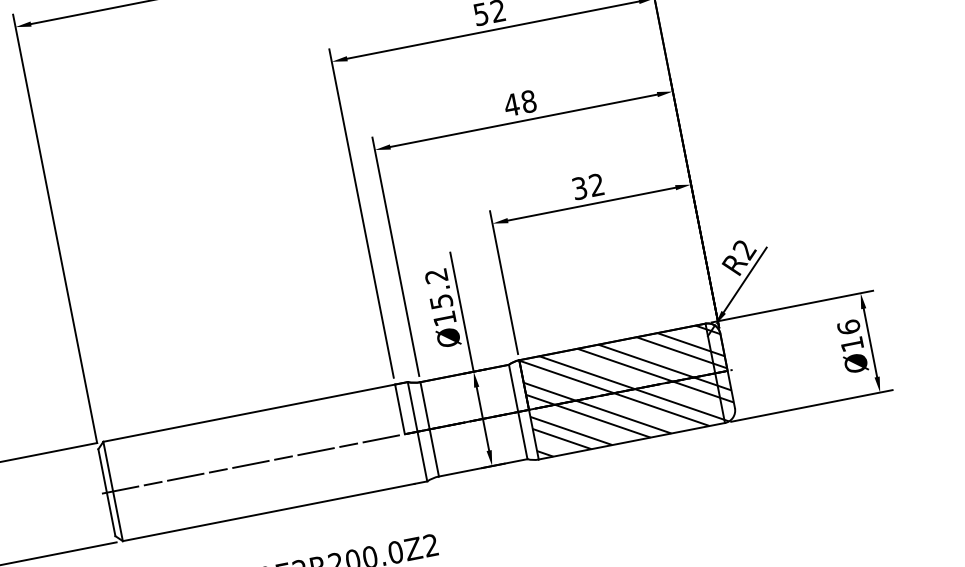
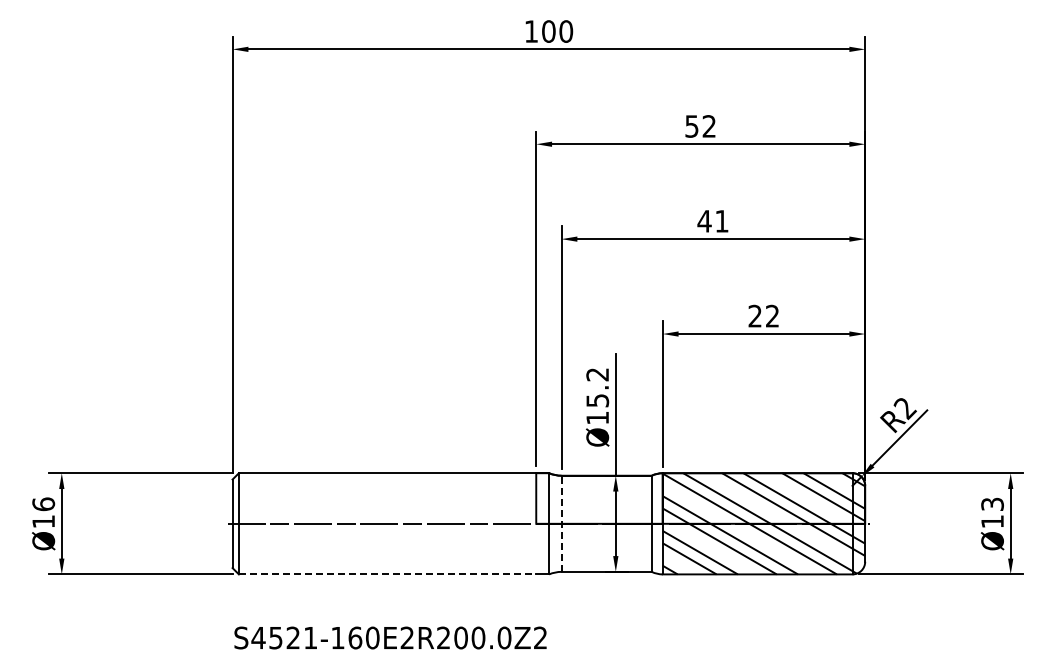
text: (528, 101) -> (721, 221), 48 -> 41
text: (579, 188) -> (754, 316), 32 -> 22
text: (848, 327) -> (992, 504), Ø16 -> Ø13
line: (429, 429) -> (561, 523), solid -> dashed
line: (268, 512) -> (387, 574), solid -> dashed

